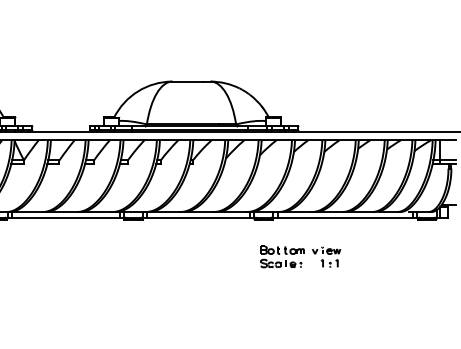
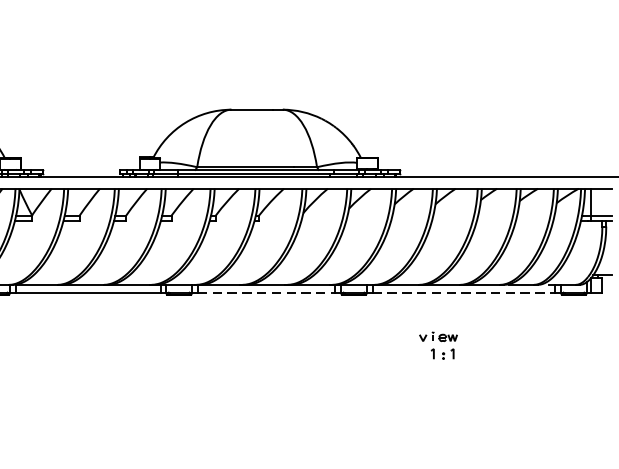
line: (199, 217) -> (267, 292), solid -> dashed
line: (345, 217) -> (463, 292), solid -> dashed
part: (282, 256) -> (379, 344), removed

